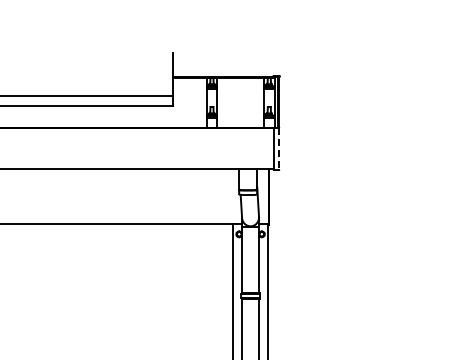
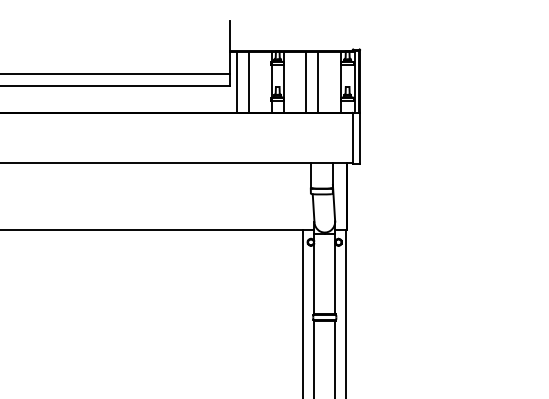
line: (178, 102) -> (236, 81), added
line: (188, 102) -> (249, 81), added
line: (235, 102) -> (306, 81), added
line: (245, 102) -> (318, 81), added
line: (279, 148) -> (360, 137), dashed -> solid

